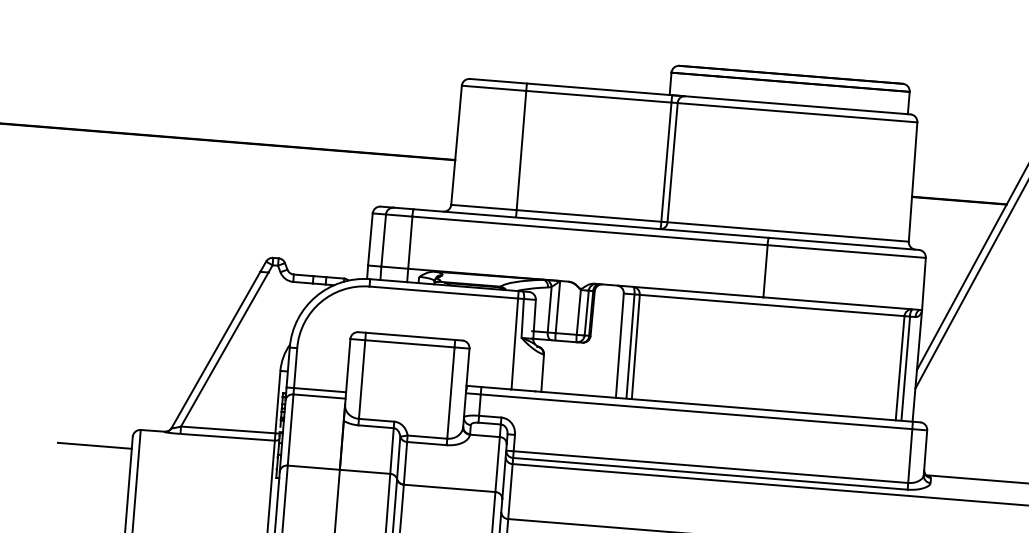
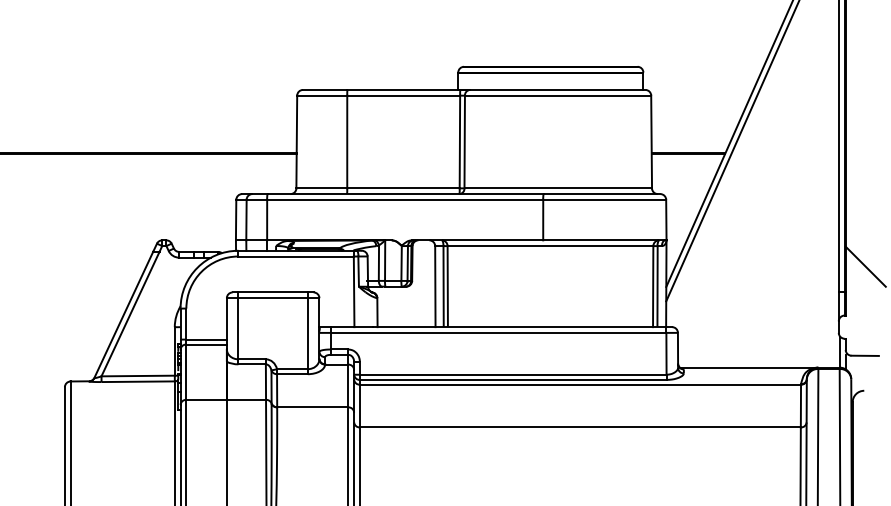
line: (94, 445) -> (35, 396), removed

